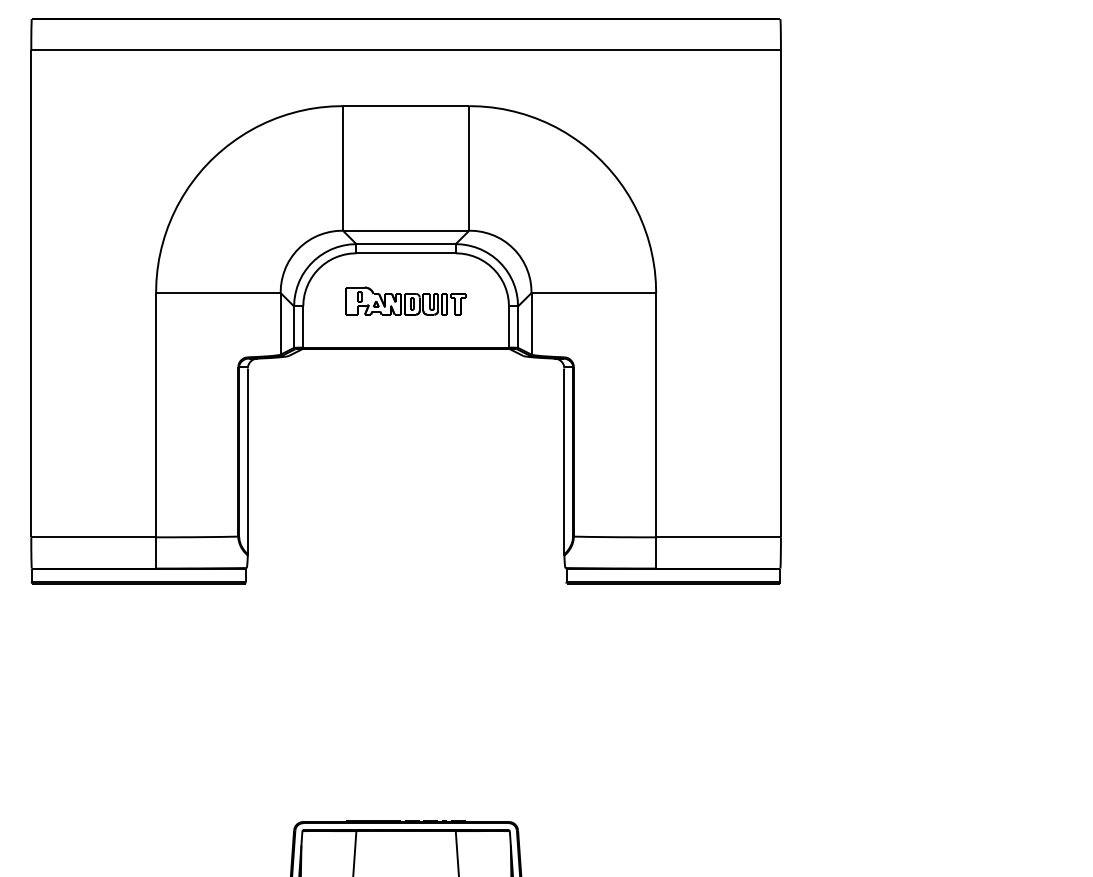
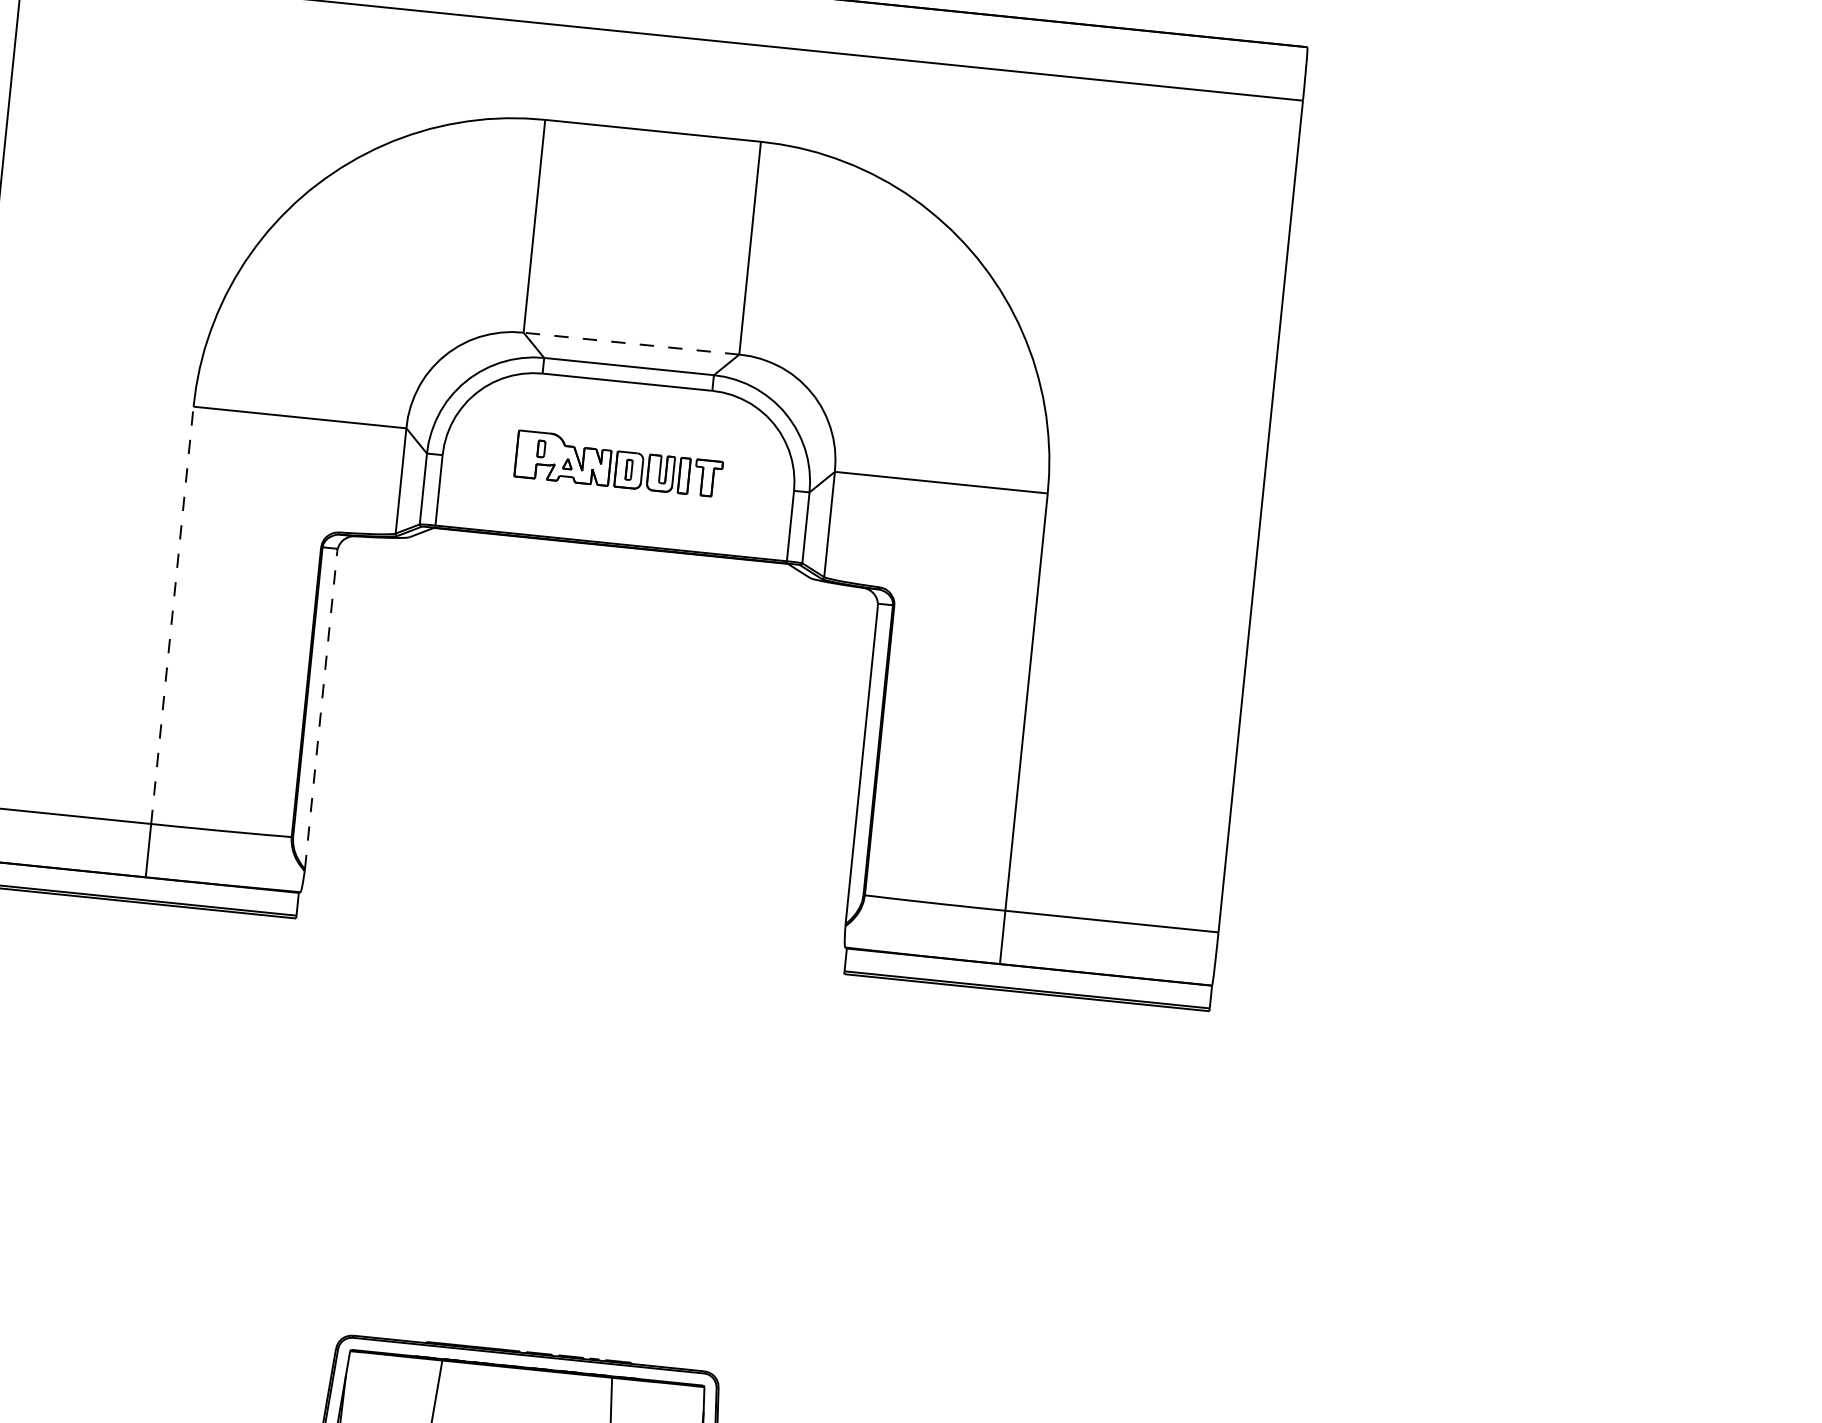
line: (405, 230) -> (630, 343), solid -> dashed
line: (156, 414) -> (173, 614), solid -> dashed
line: (247, 461) -> (320, 710), solid -> dashed

